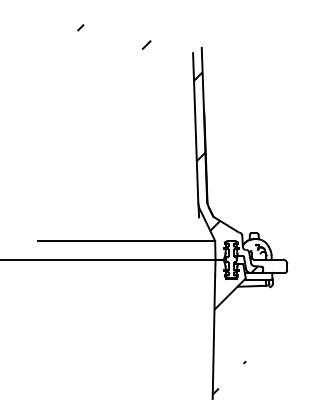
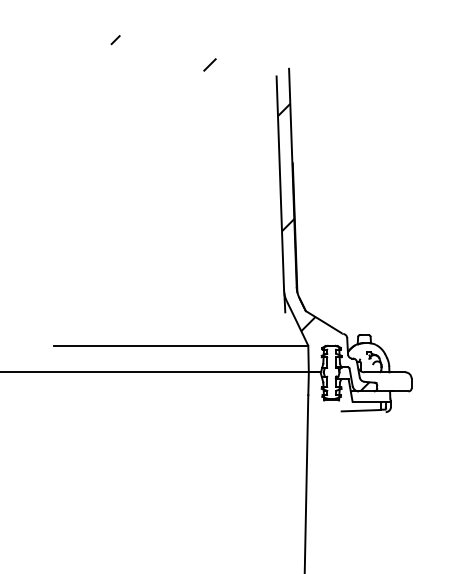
hatch: (229, 336) -> (328, 482), removed

